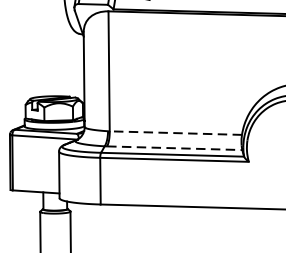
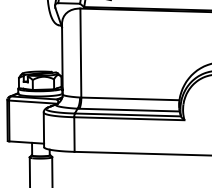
line: (174, 132) -> (129, 98), dashed -> solid
line: (176, 148) -> (130, 110), dashed -> solid

